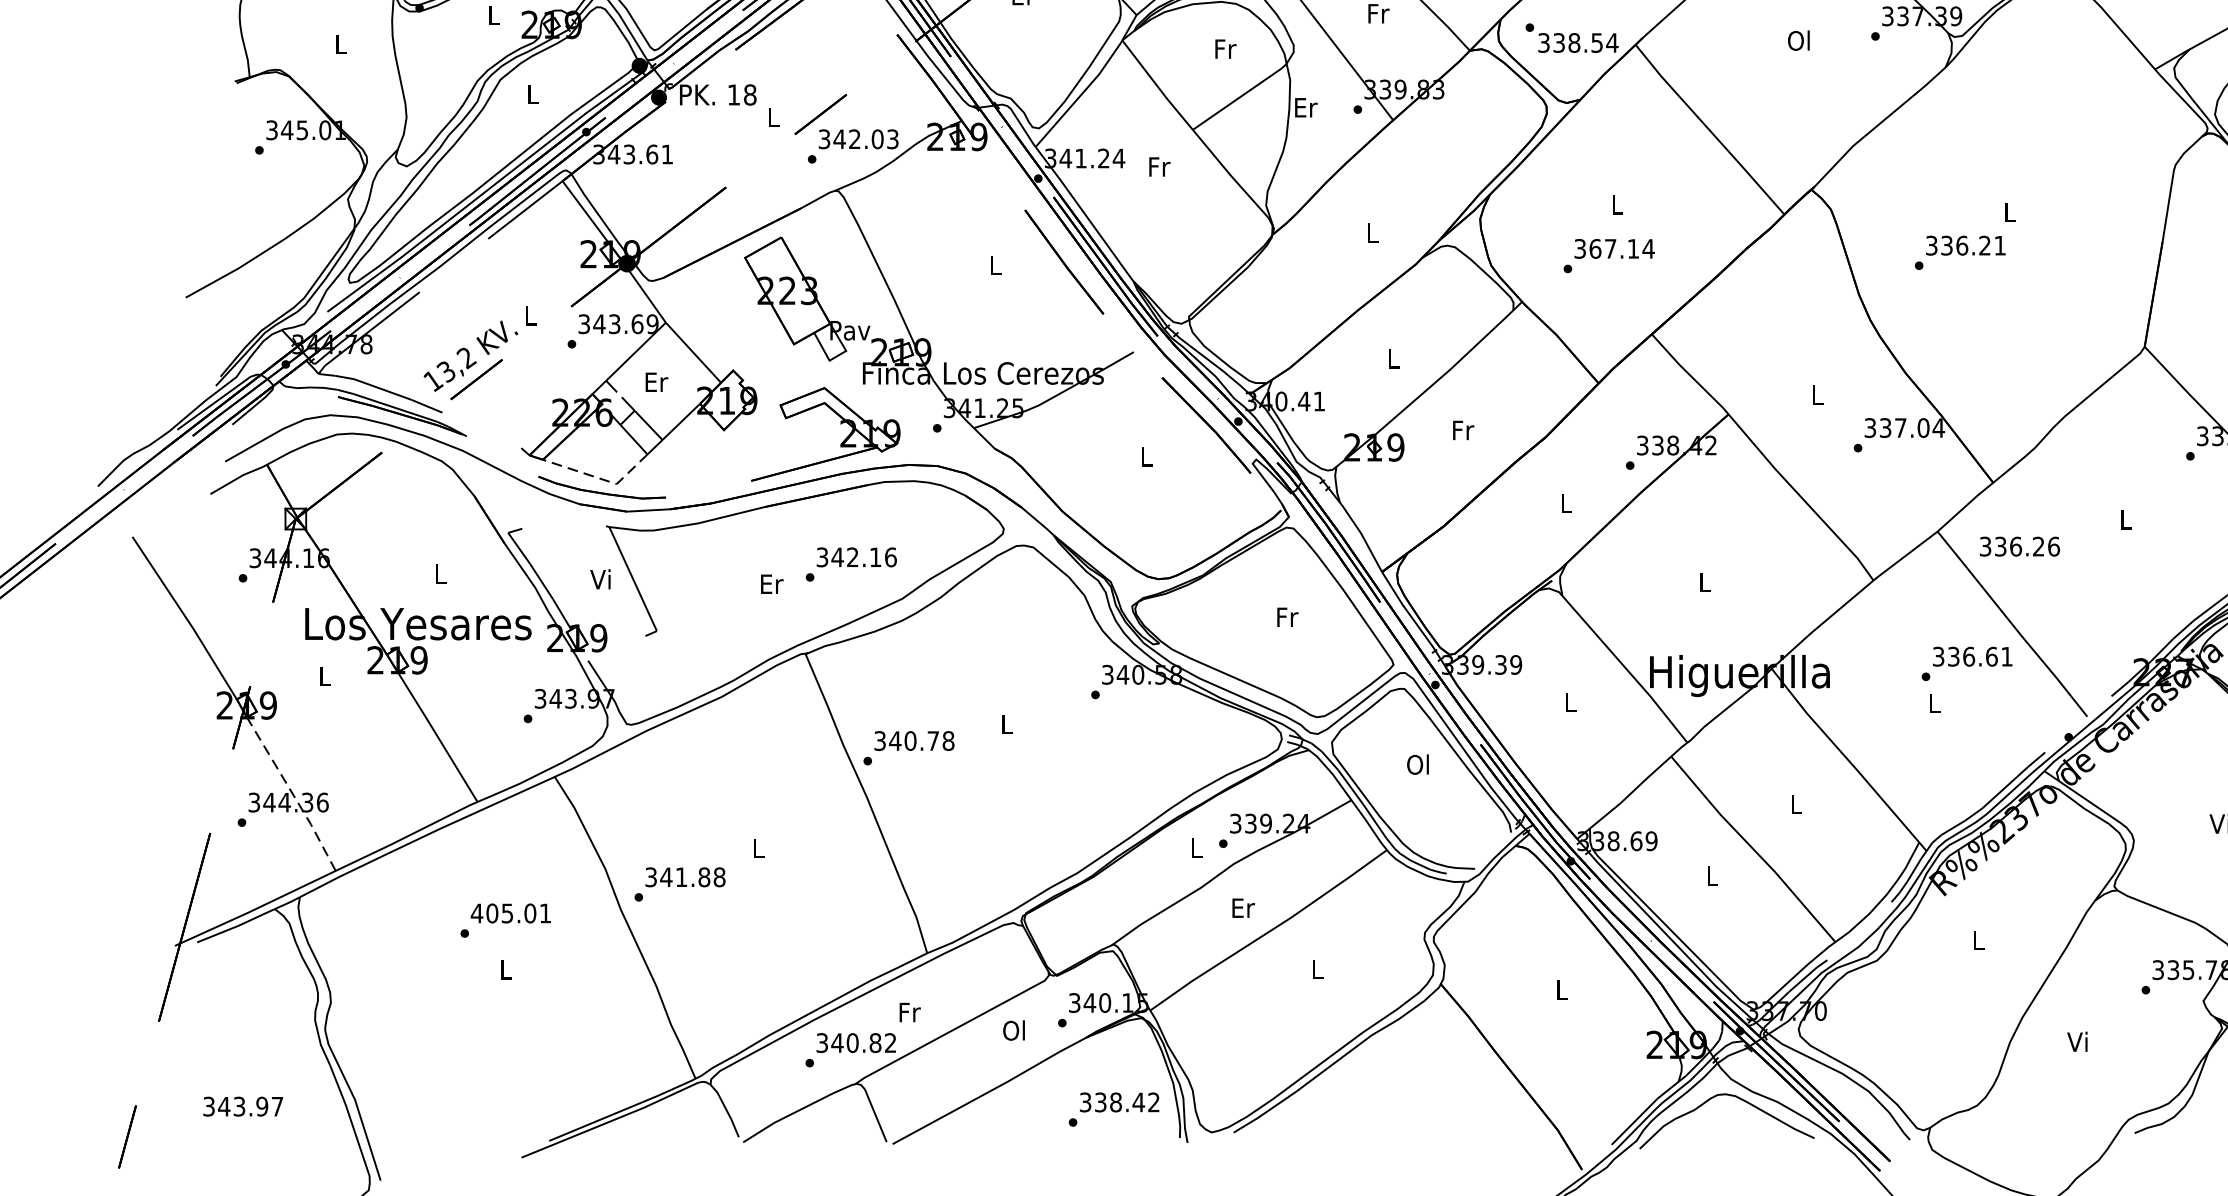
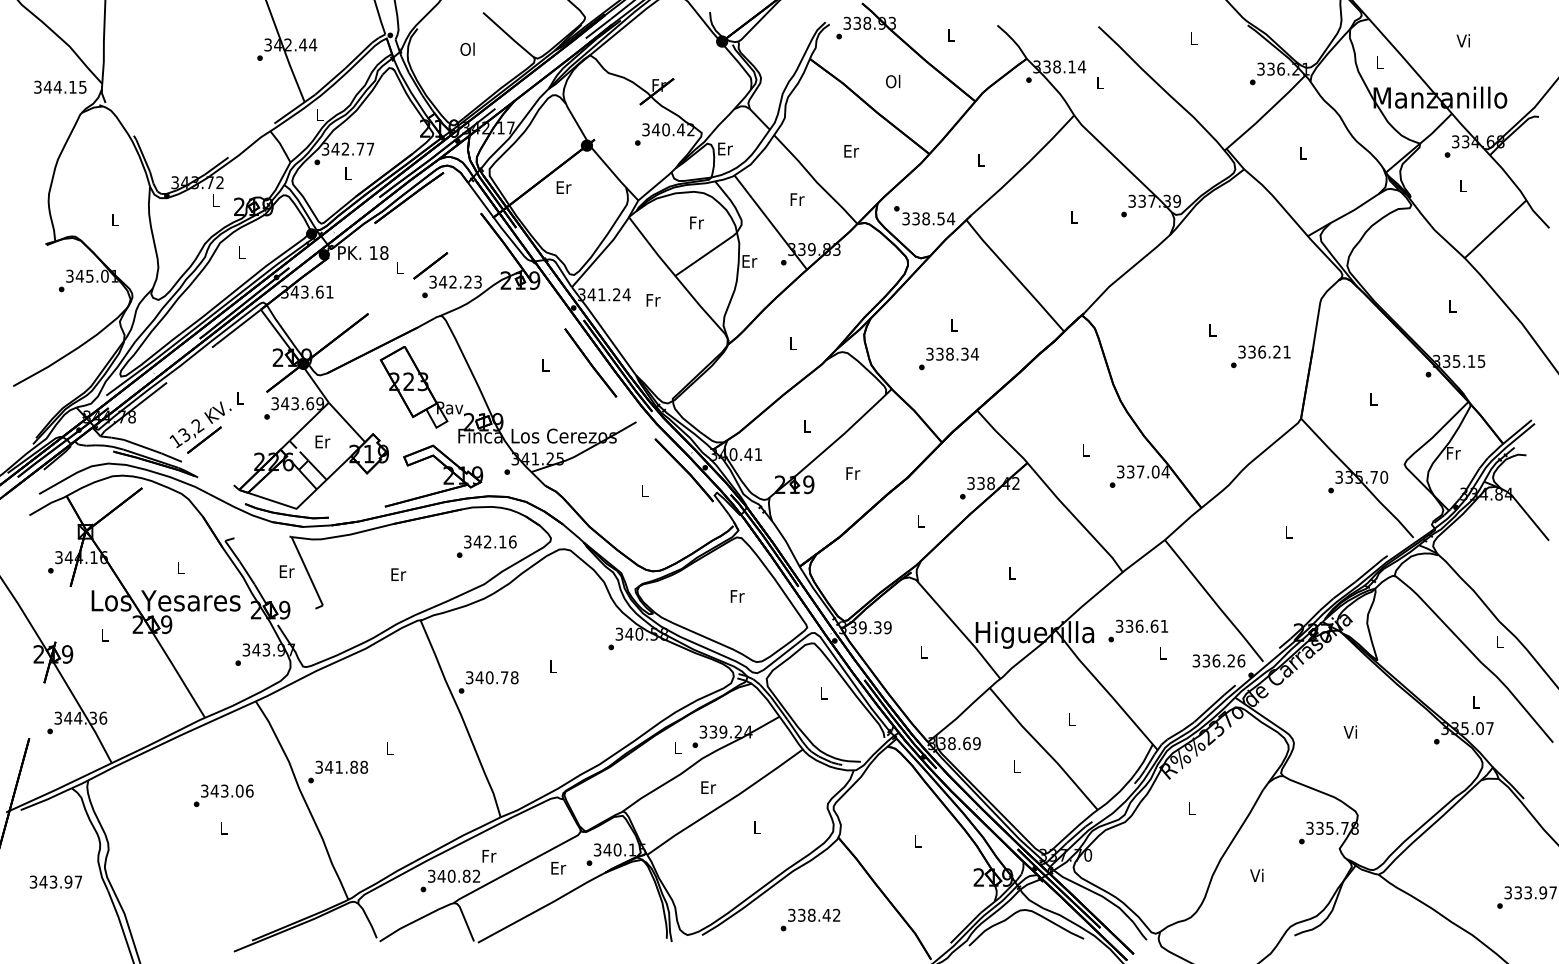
text: (1798, 39) -> (1073, 216), Ol -> L
text: (876, 138) -> (467, 281), 342.03 -> 342.23
text: (1614, 247) -> (952, 353), 367.14 -> 338.34
text: (1959, 252) -> (1260, 356), moved
line: (601, 479) -> (286, 505), dashed -> solid
text: (2019, 545) -> (1218, 660), moved
text: (850, 564) -> (486, 546), moved
text: (601, 577) -> (286, 570), Vi -> Er
text: (1965, 663) -> (1137, 630), moved
text: (1418, 763) -> (823, 692), Ol -> L
line: (292, 793) -> (83, 712), dashed -> solid
text: (510, 912) -> (226, 790), 405.01 -> 343.06
text: (1015, 1029) -> (558, 867), Ol -> Er
text: (242, 1105) -> (55, 881), moved
text: (1114, 1108) -> (810, 919), moved

